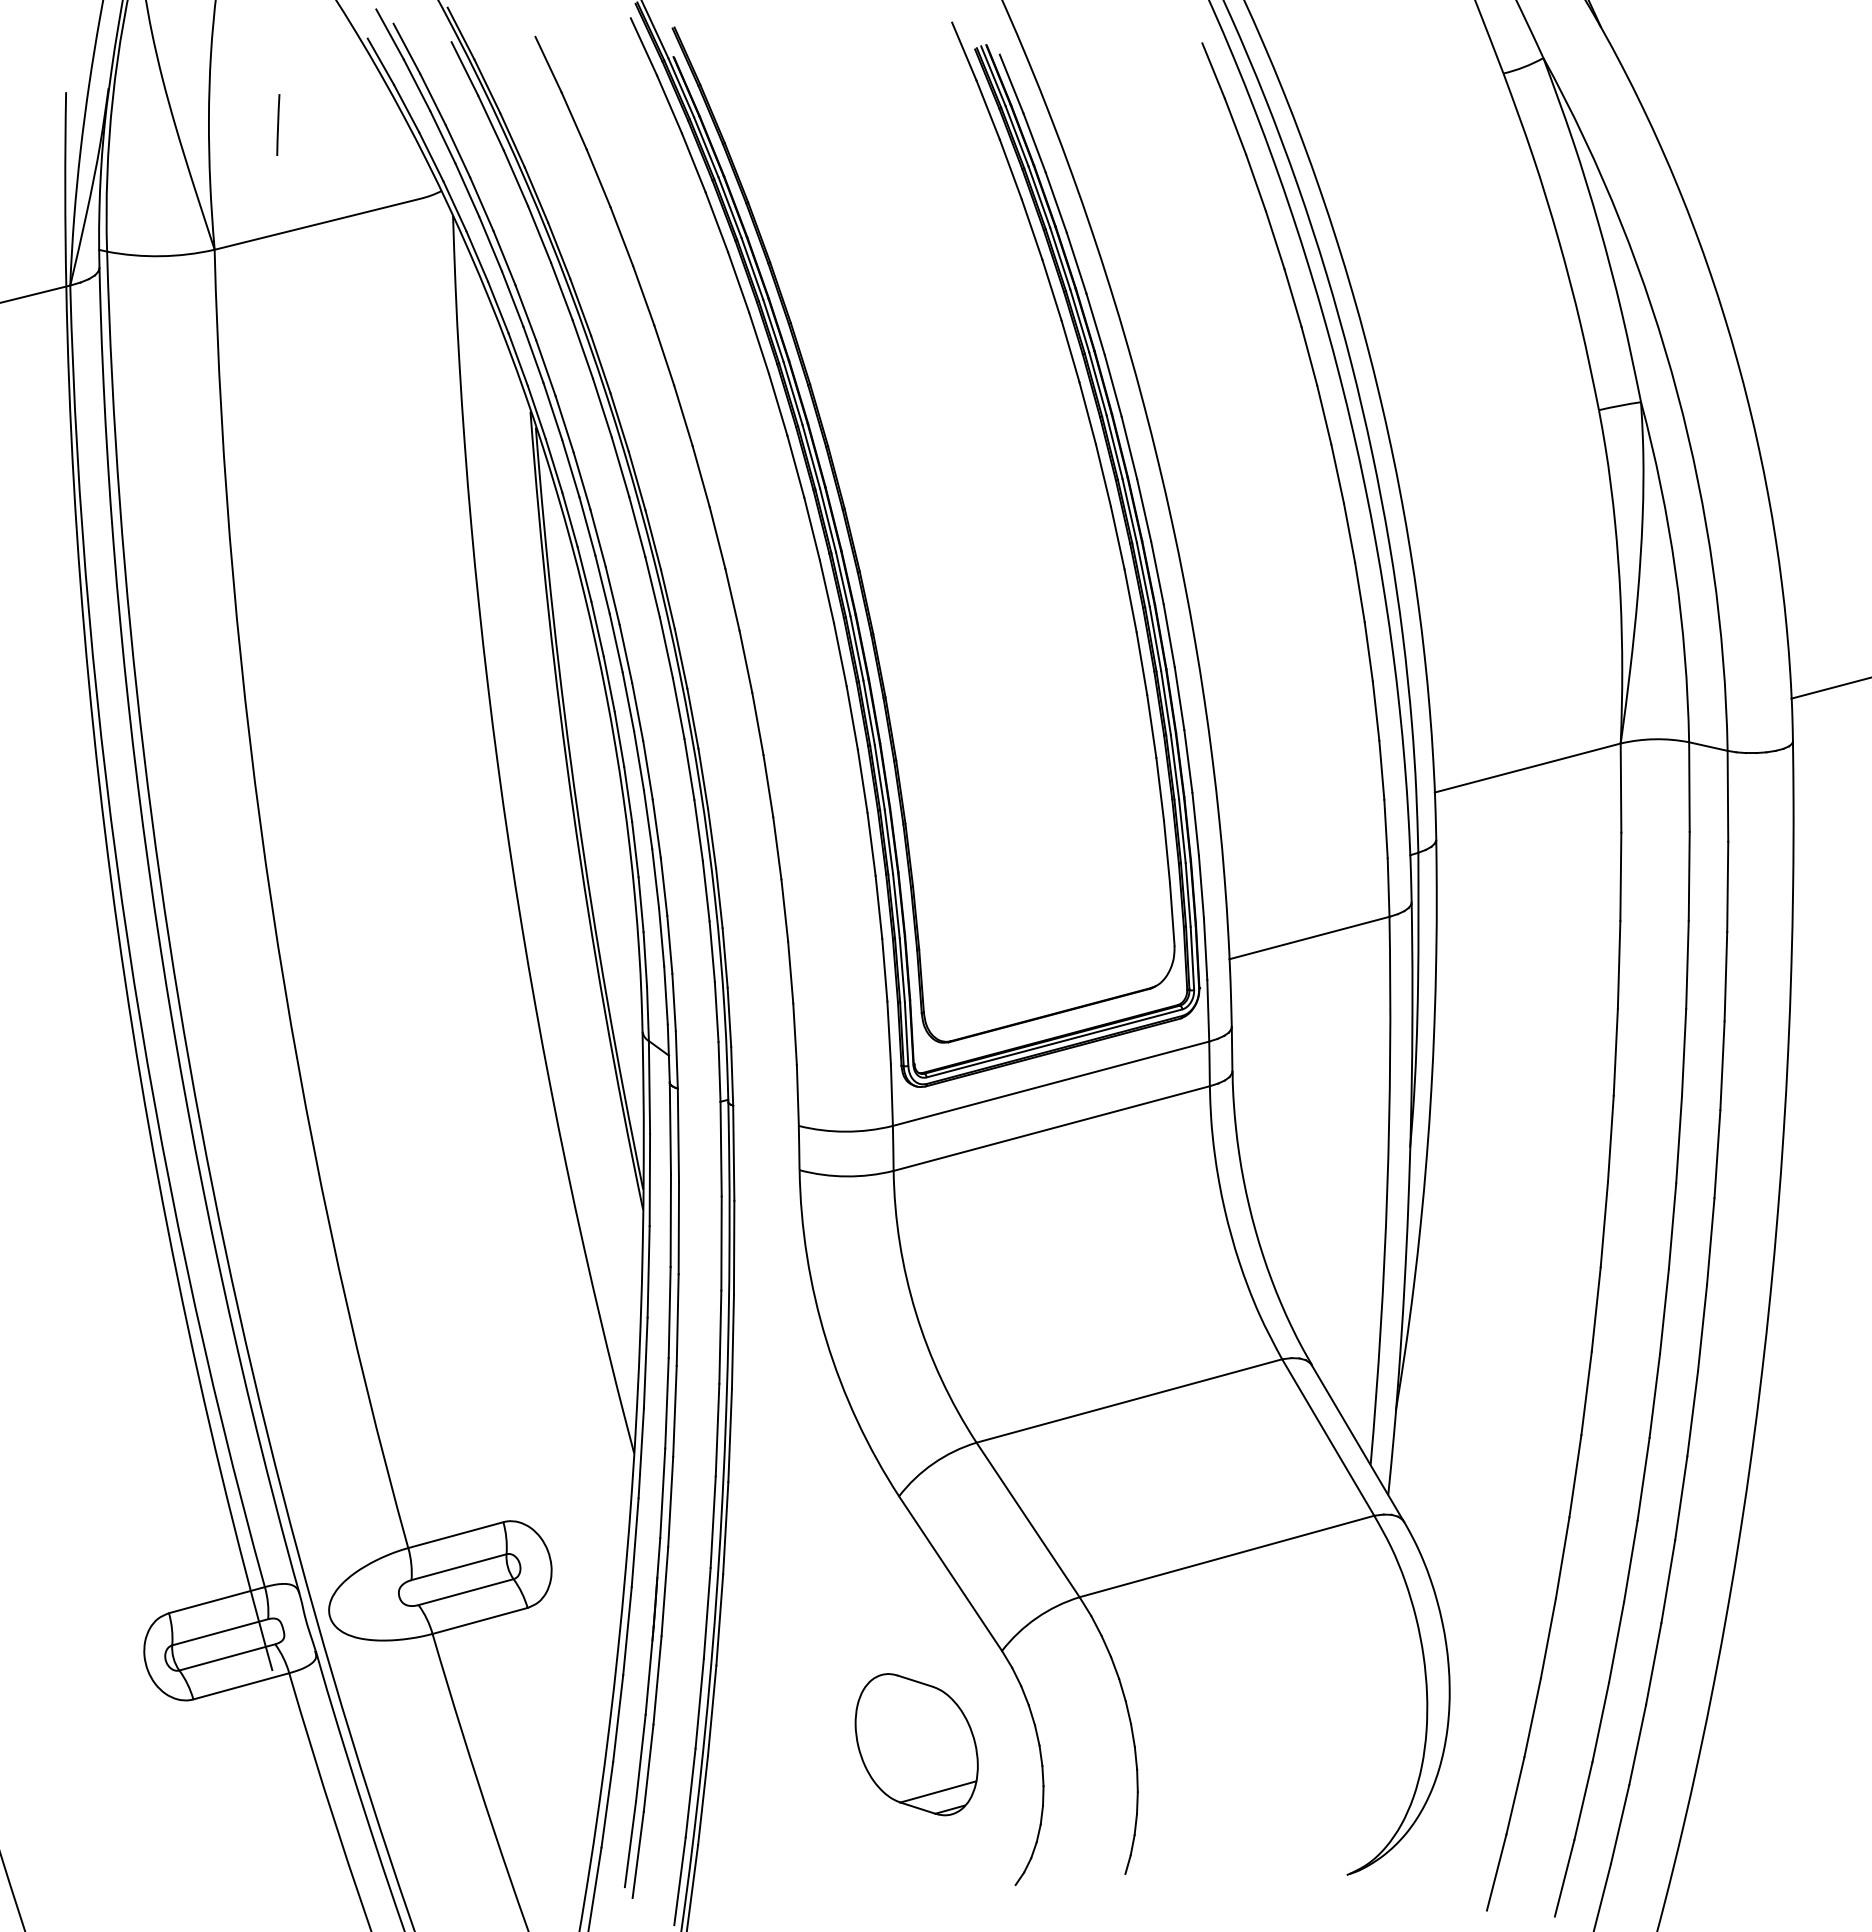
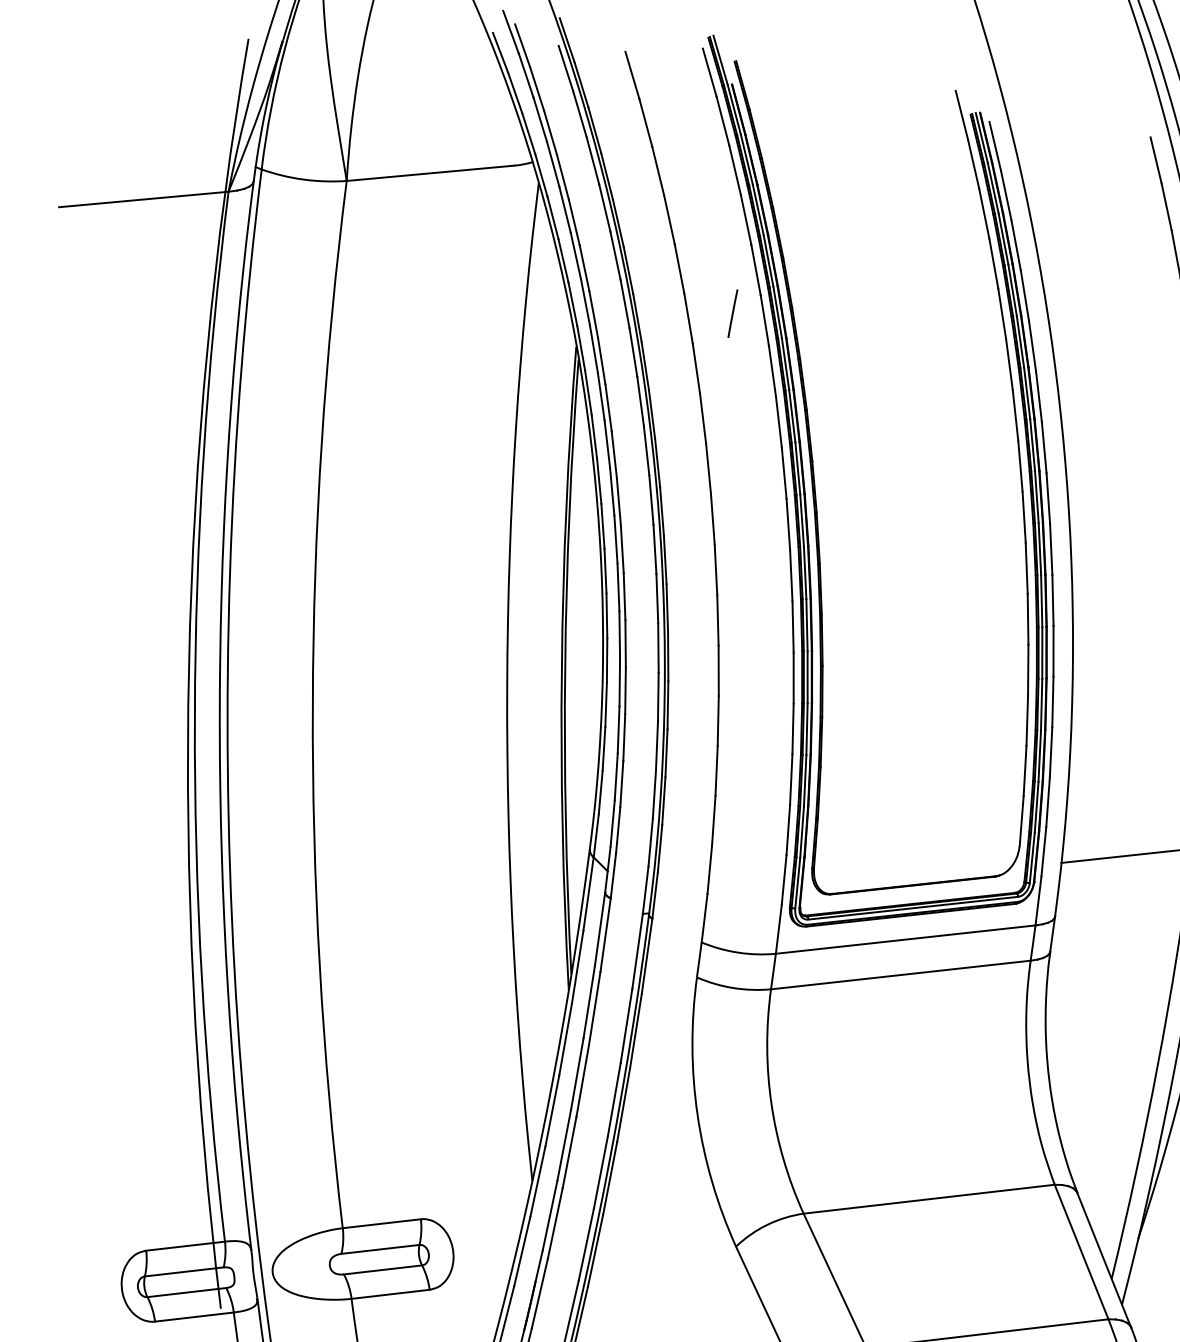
line: (278, 124) -> (733, 313), moved

